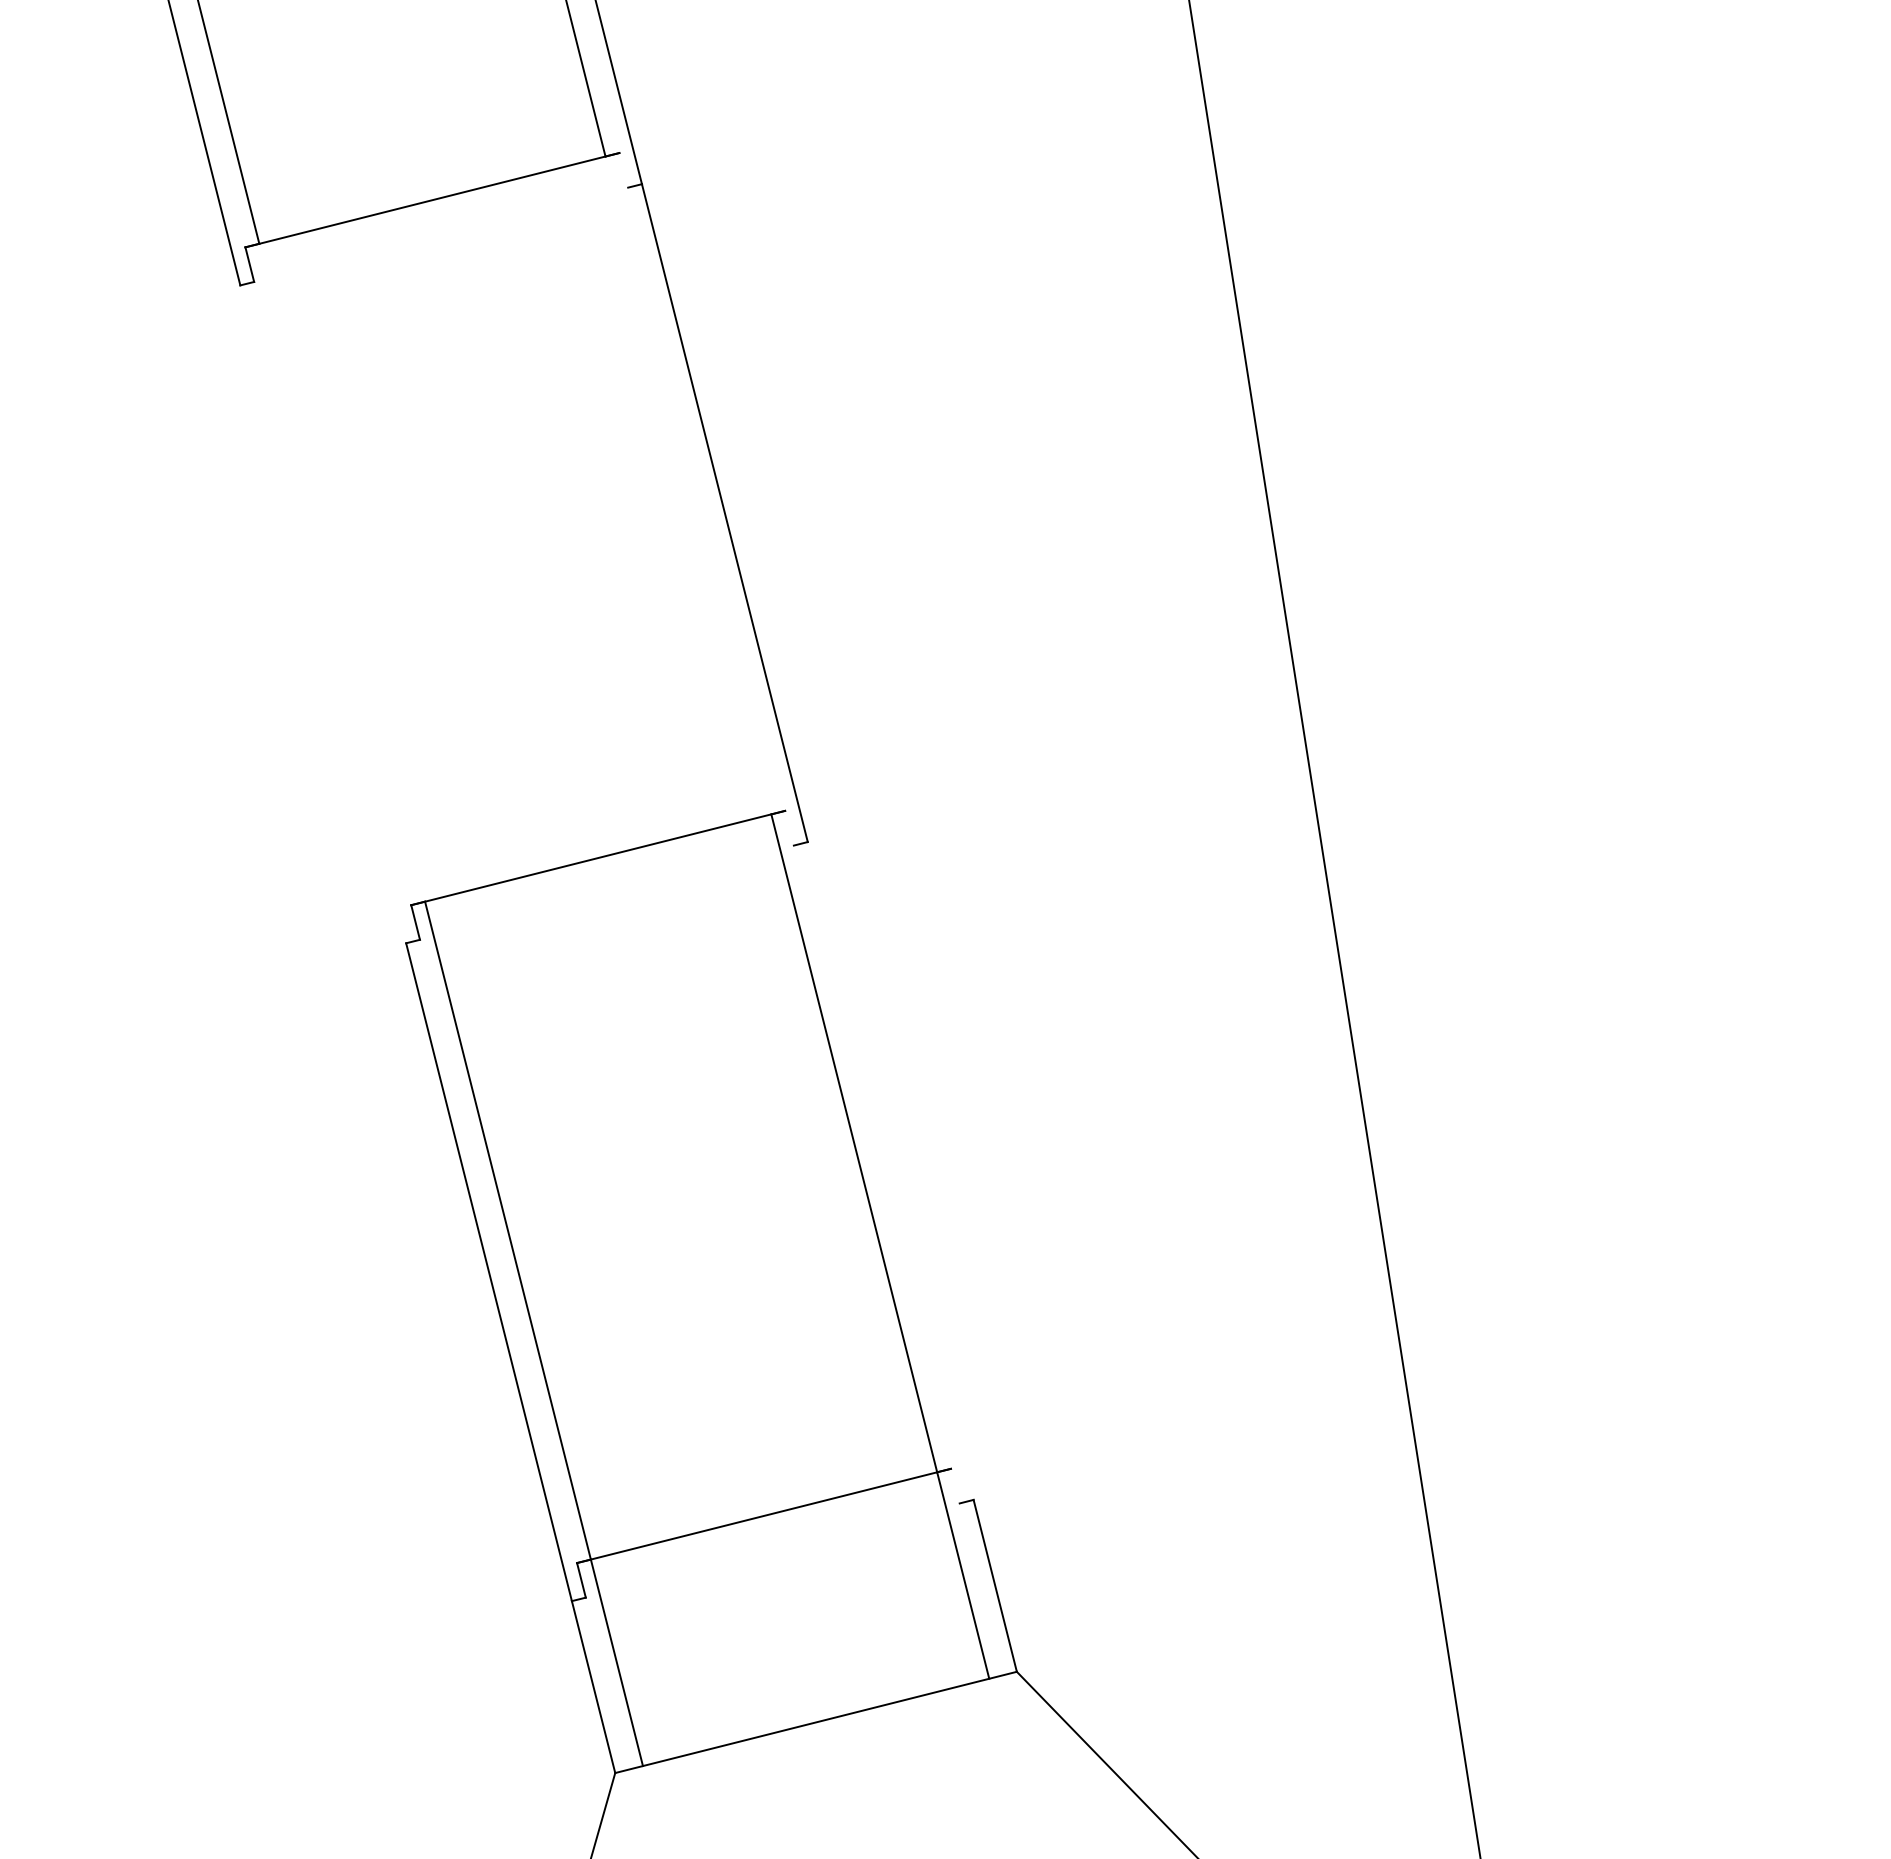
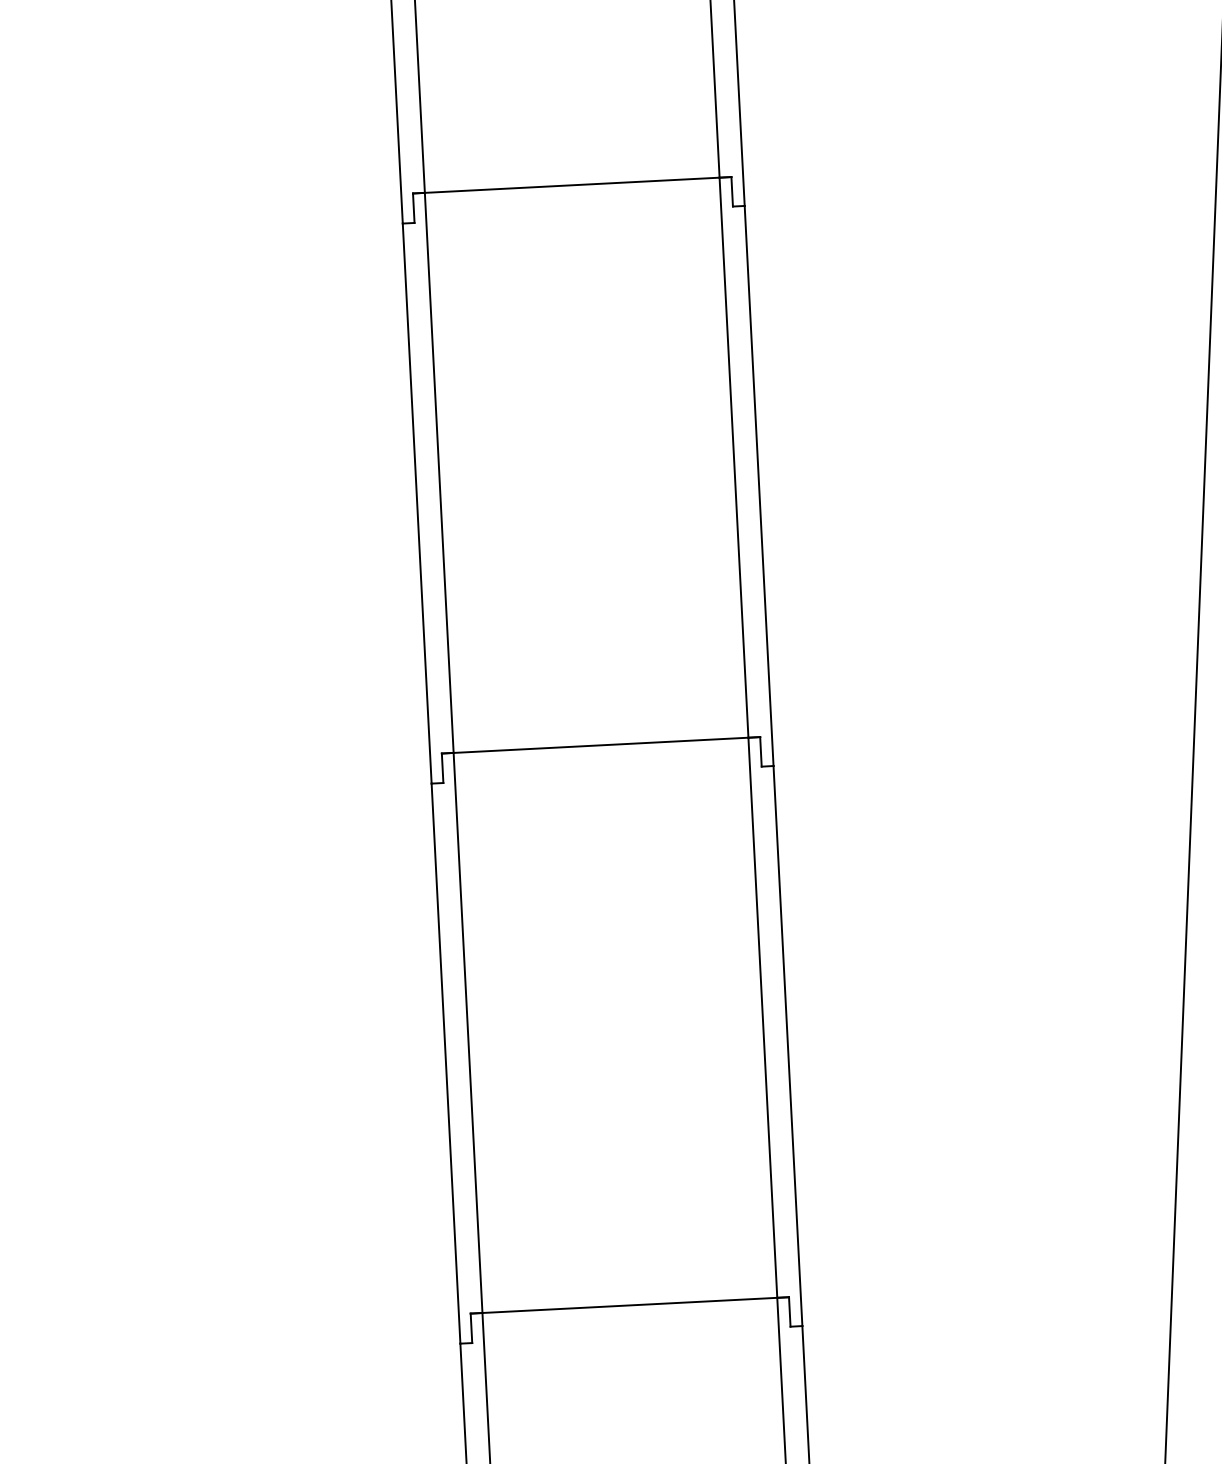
line: (623, 170) -> (731, 191), added
line: (688, 485) -> (734, 457), added
line: (342, 572) -> (439, 472), added
line: (323, 614) -> (417, 503), added
line: (789, 827) -> (761, 751), added
line: (890, 1170) -> (787, 1045), added
line: (954, 1485) -> (789, 1311), added

